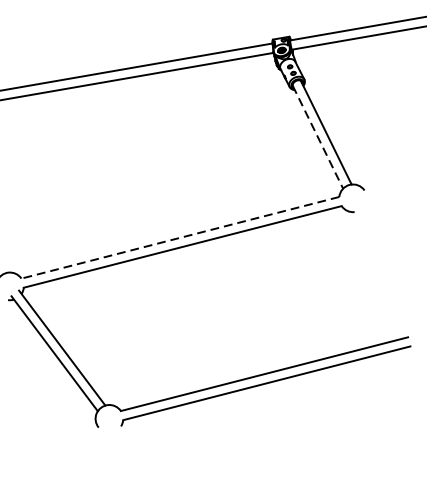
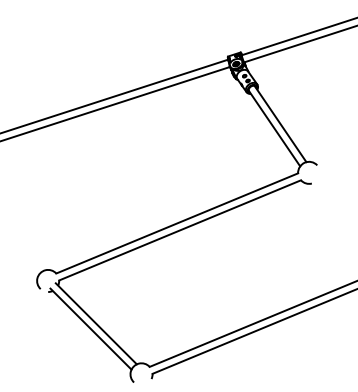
line: (317, 137) -> (274, 128), dashed -> solid
line: (180, 237) -> (177, 223), dashed -> solid

